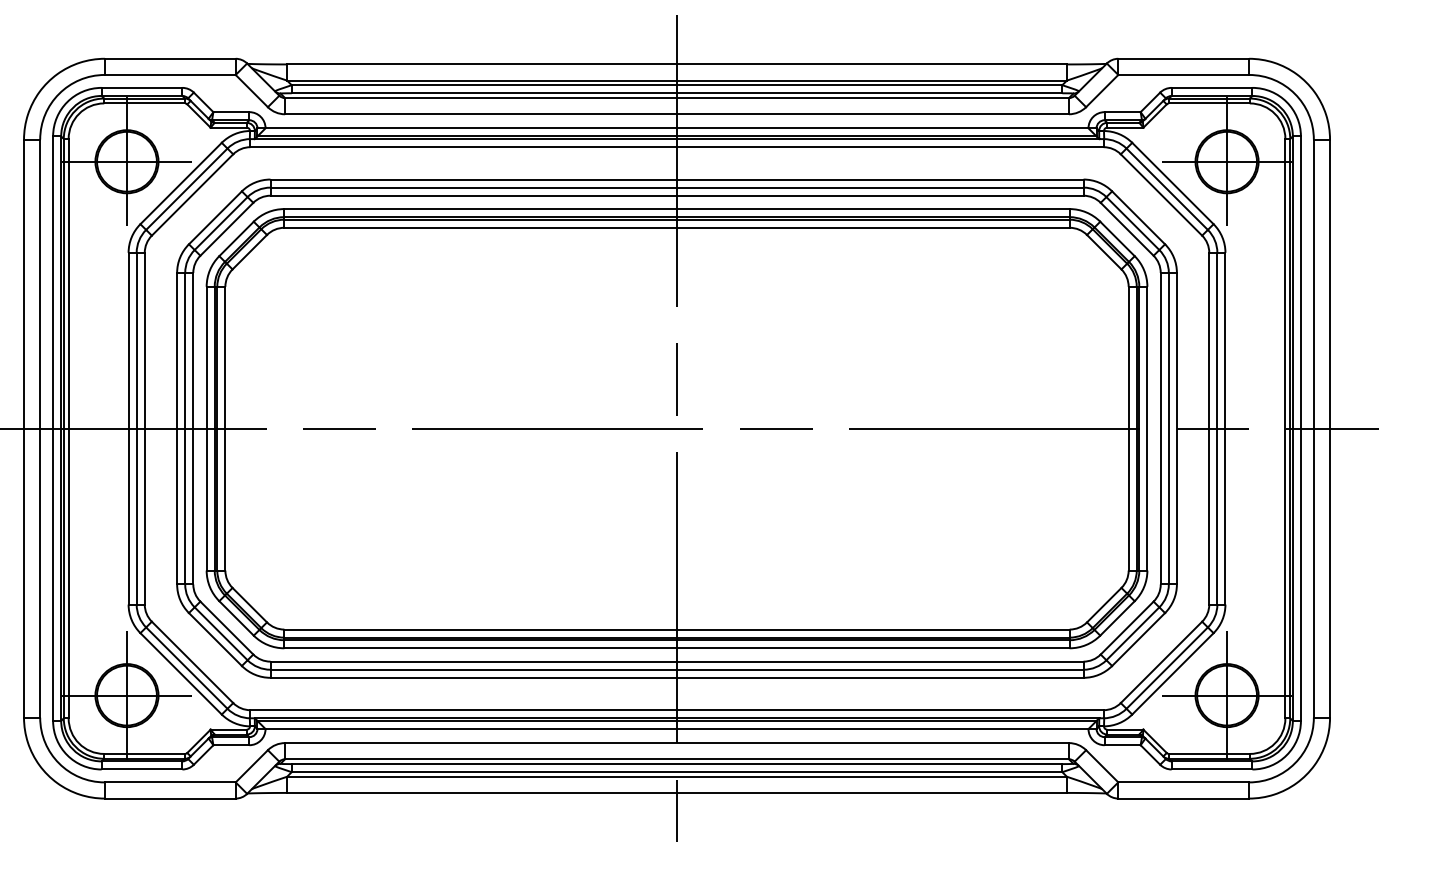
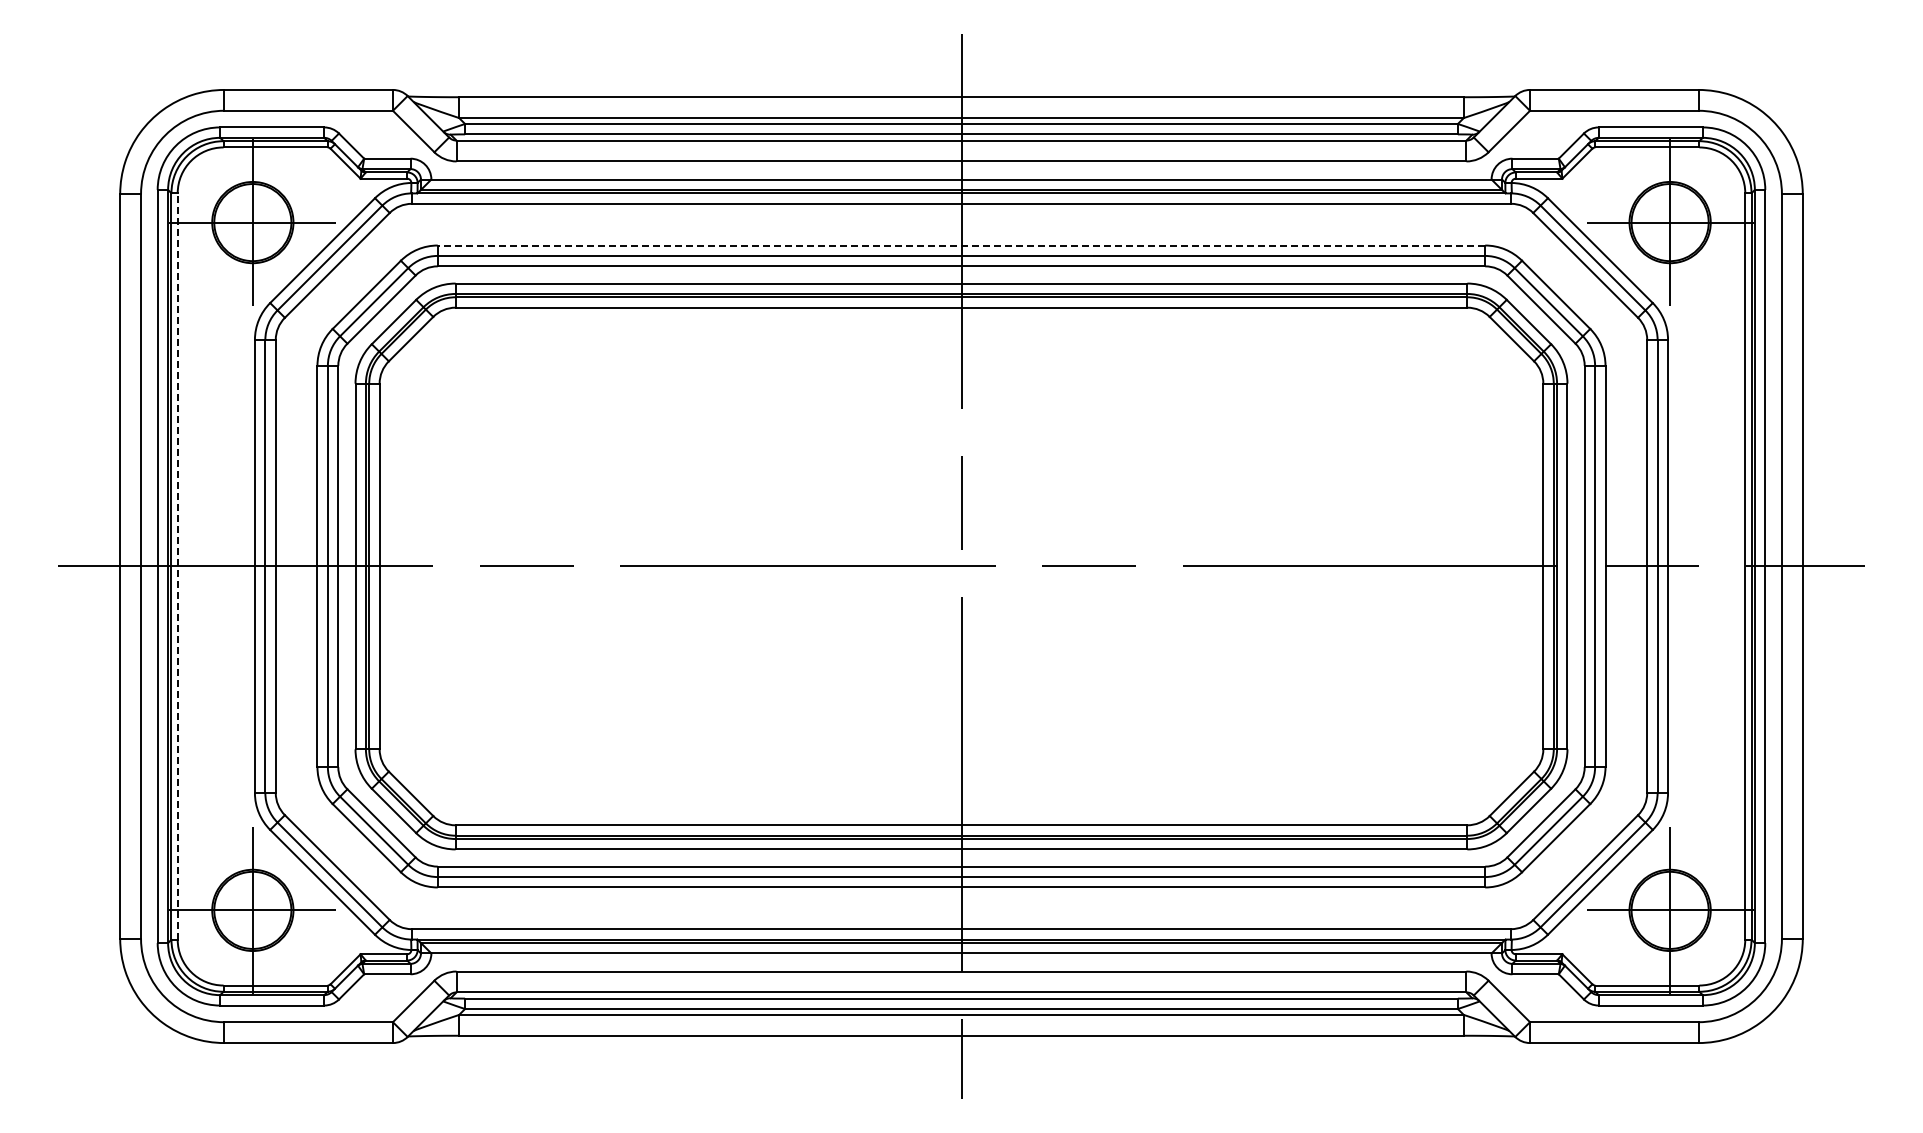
line: (677, 179) -> (961, 245), solid -> dashed
line: (68, 428) -> (177, 566), solid -> dashed

